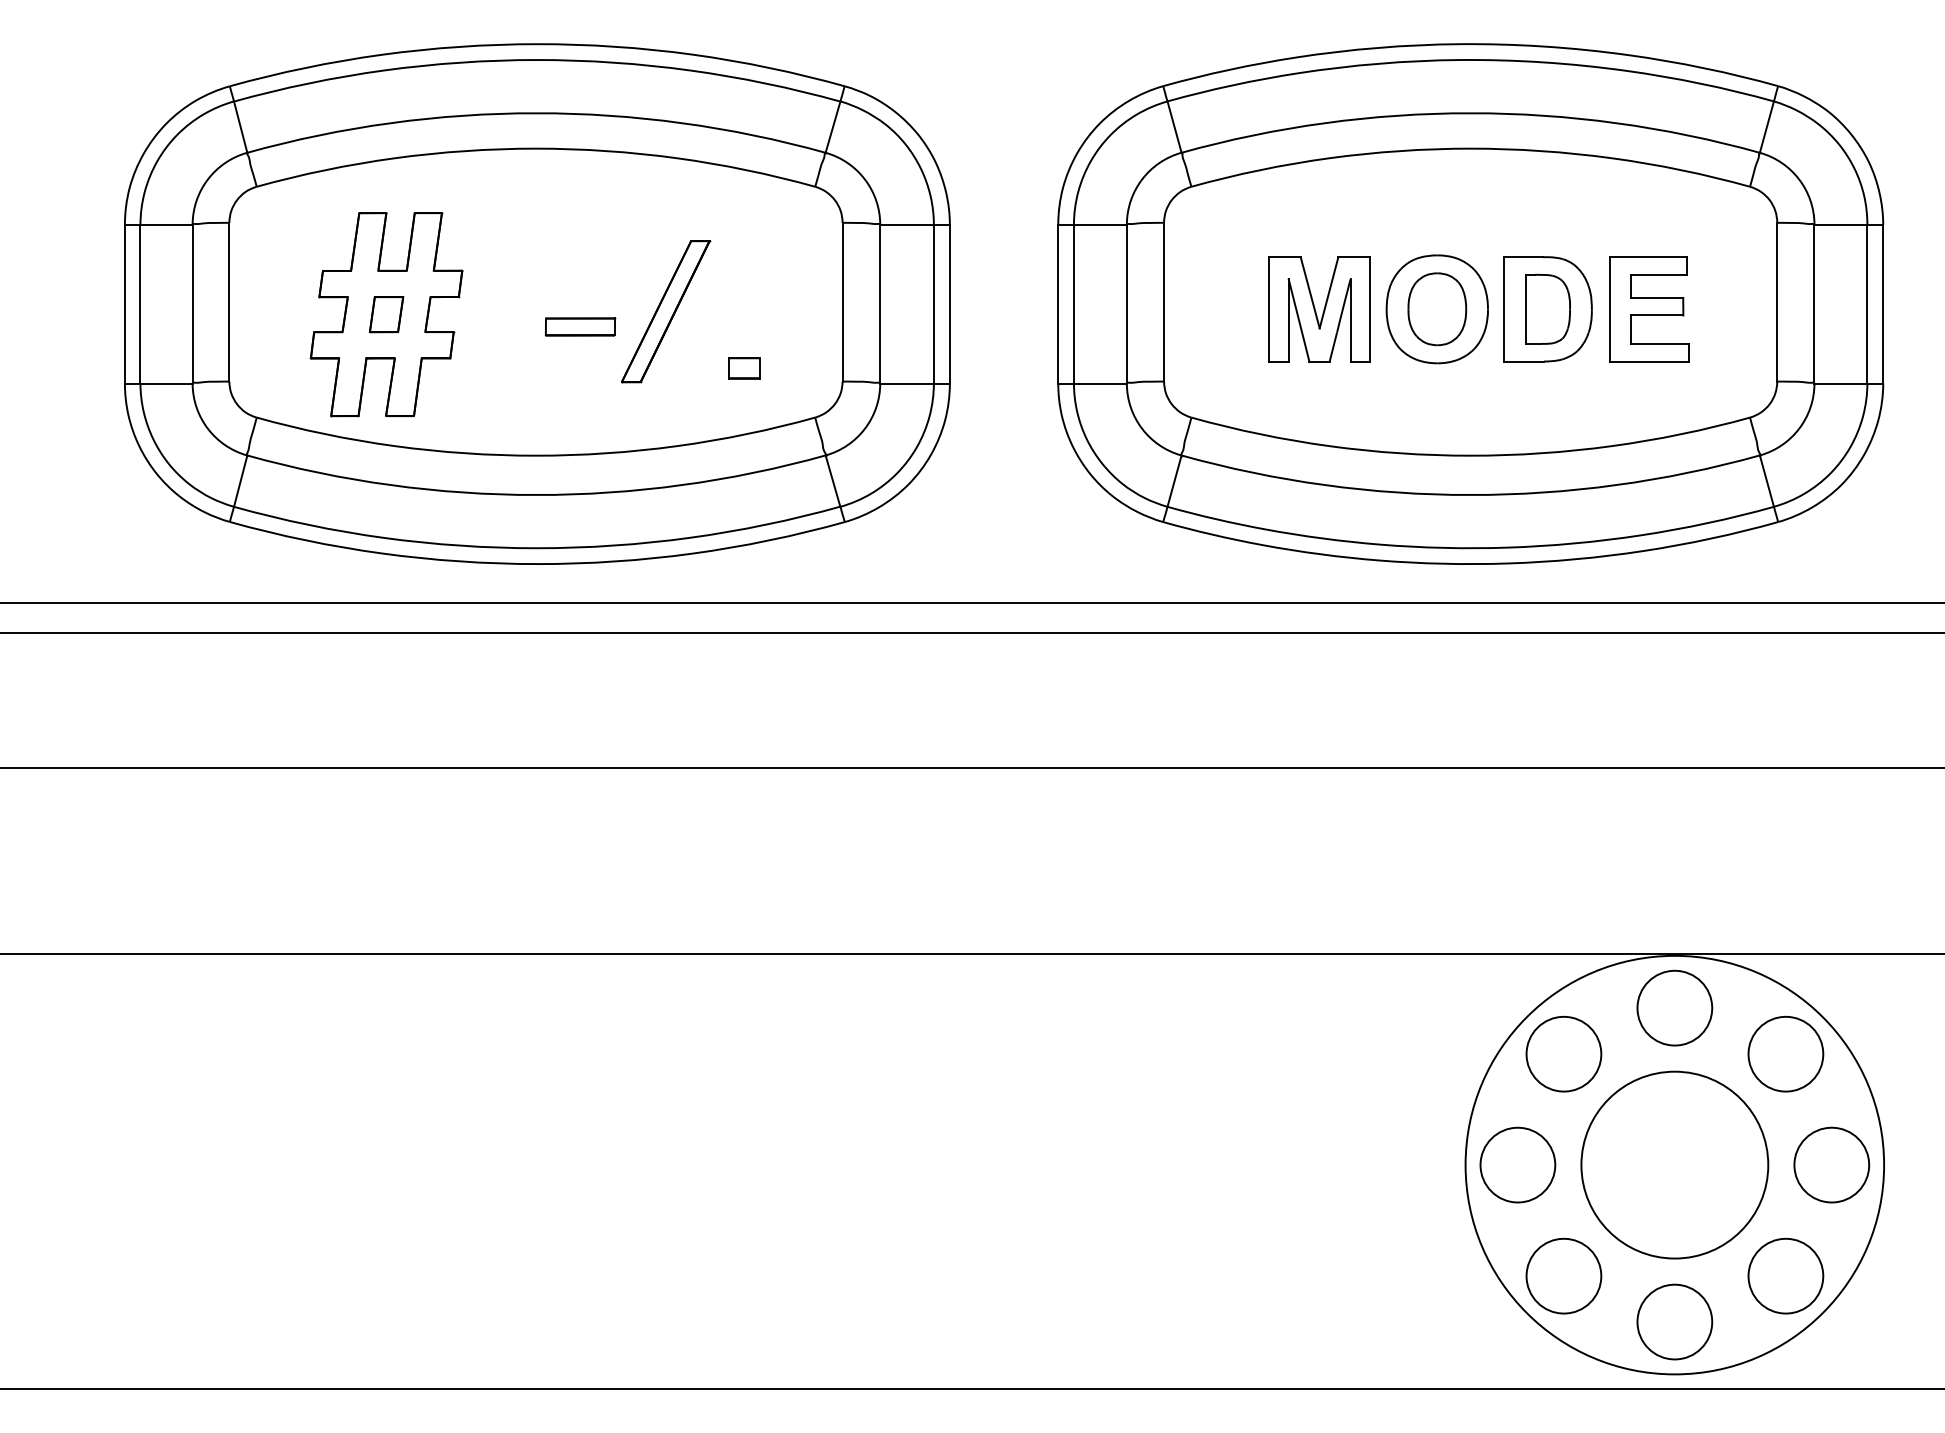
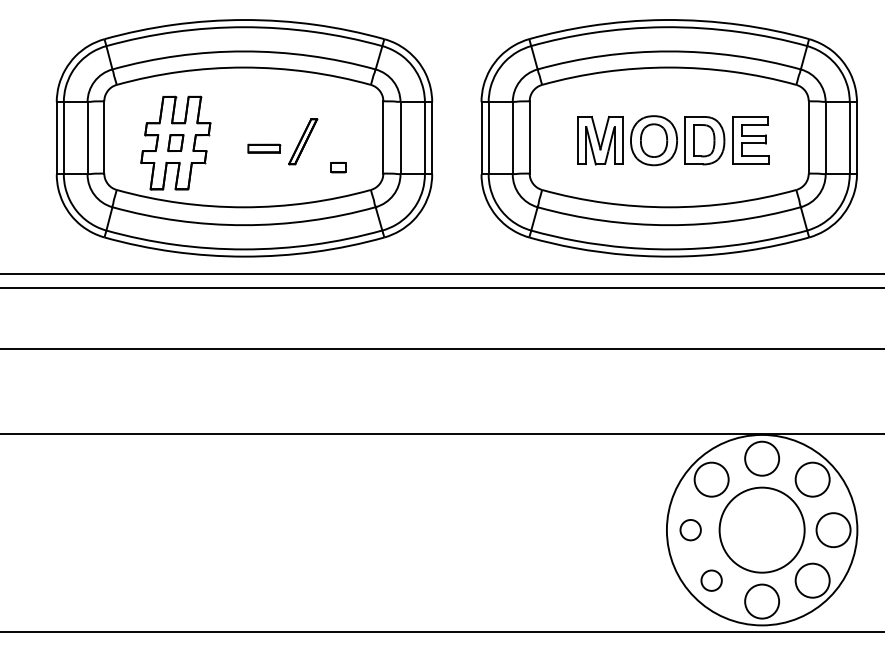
part: (667, 311) -> (303, 141), size x0.7
circle: (1517, 1165) -> (690, 530), size x0.6
circle: (1563, 1275) -> (711, 580), size x0.6

